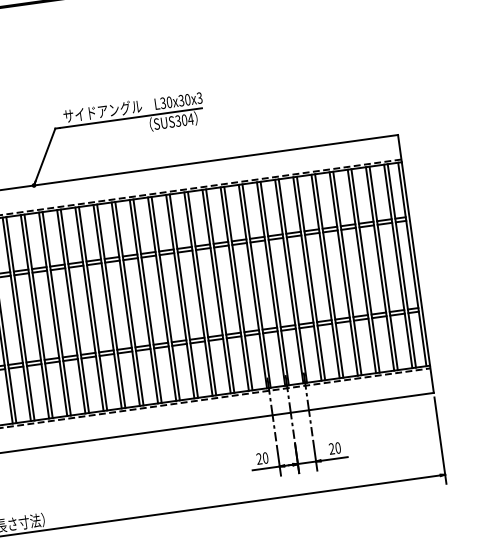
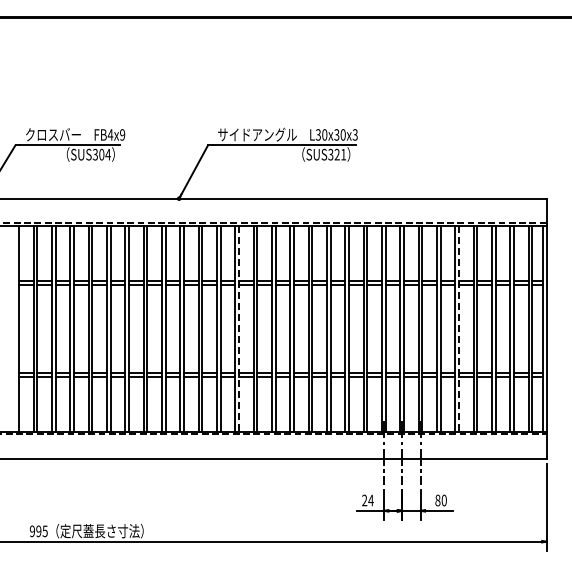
text: (187, 119) -> (340, 154), SUS304 -> SUS321
line: (329, 275) -> (459, 328), solid -> dashed
line: (111, 305) -> (239, 328), solid -> dashed
text: (331, 448) -> (437, 500), 20 -> 80
text: (265, 458) -> (370, 500), 20 -> 24

